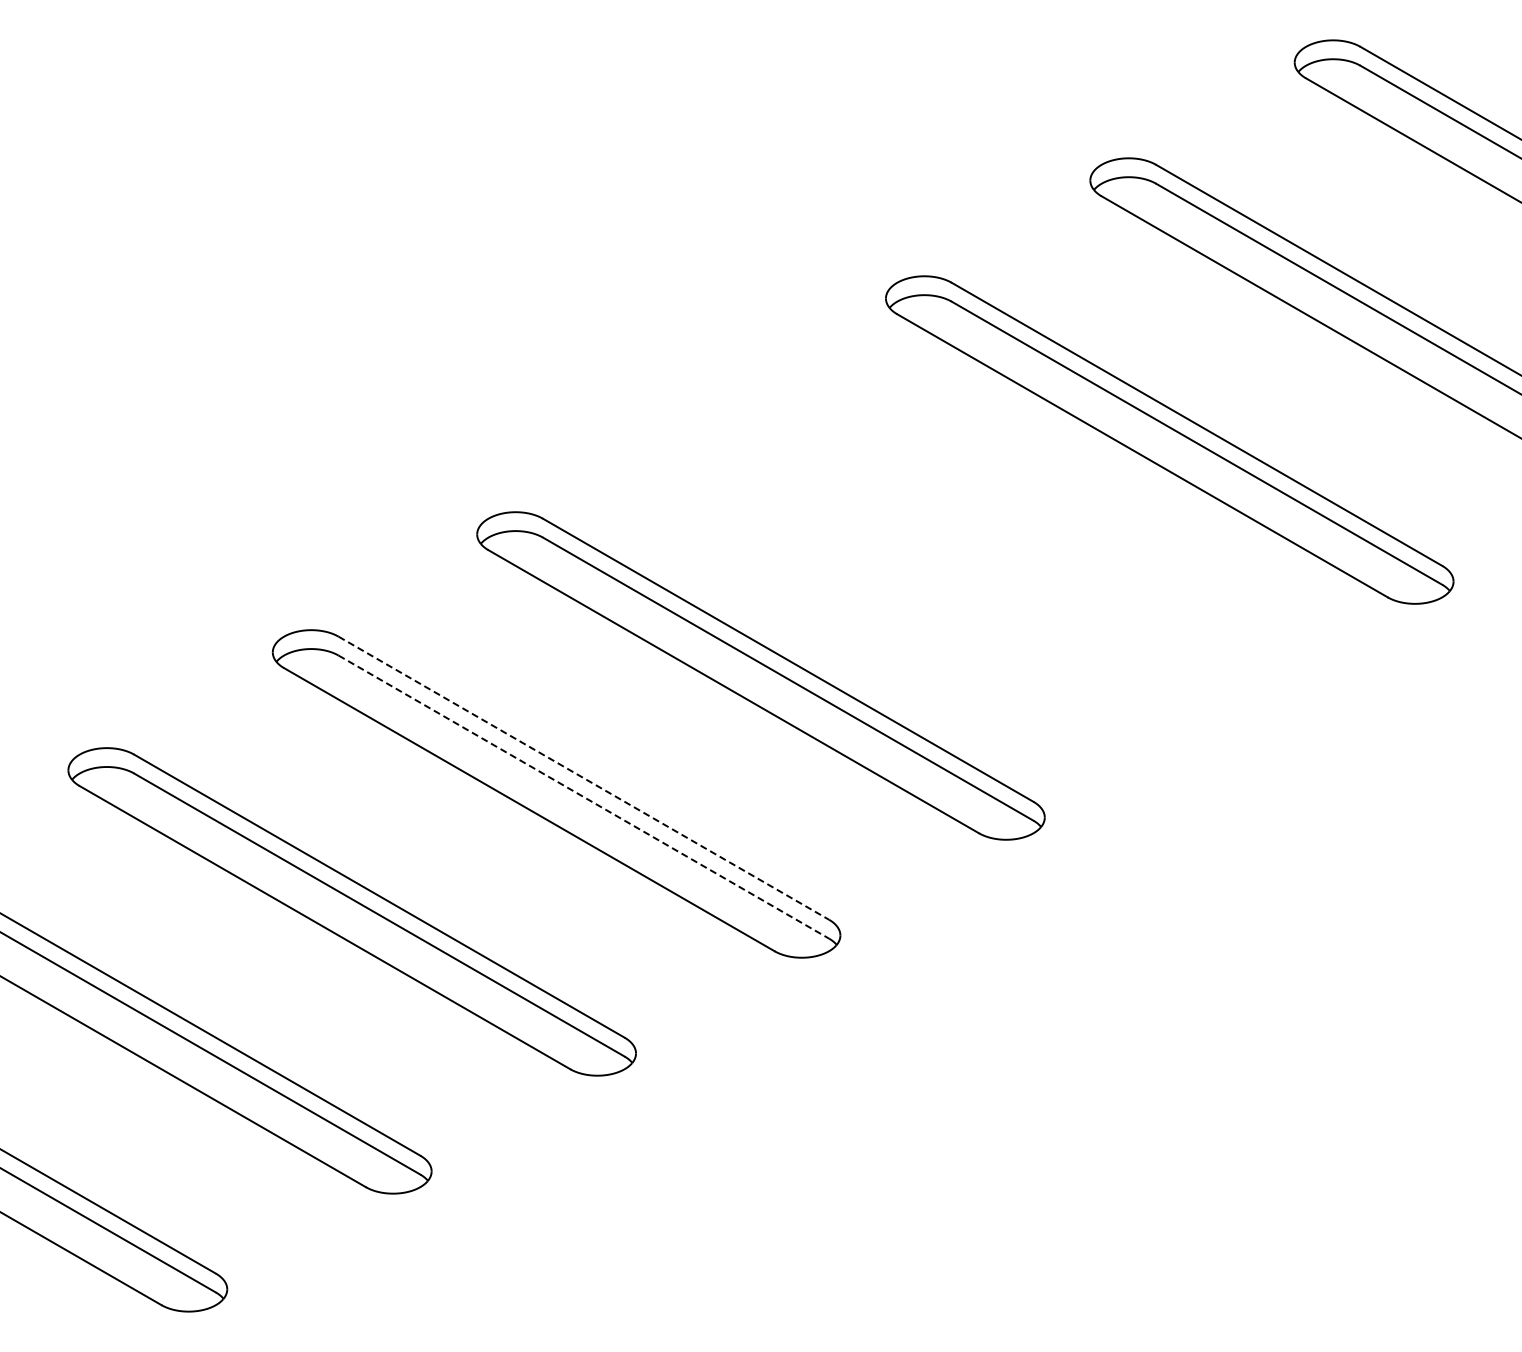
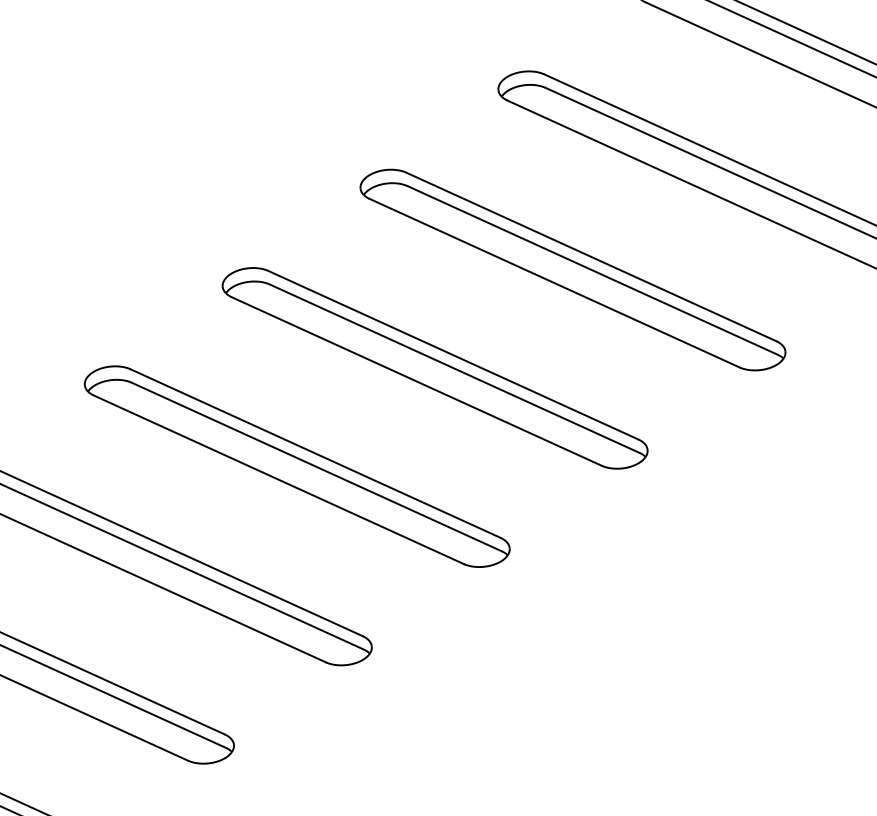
part: (965, 557) -> (573, 269), added
line: (584, 778) -> (316, 453), dashed -> solid
line: (584, 797) -> (317, 467), dashed -> solid

